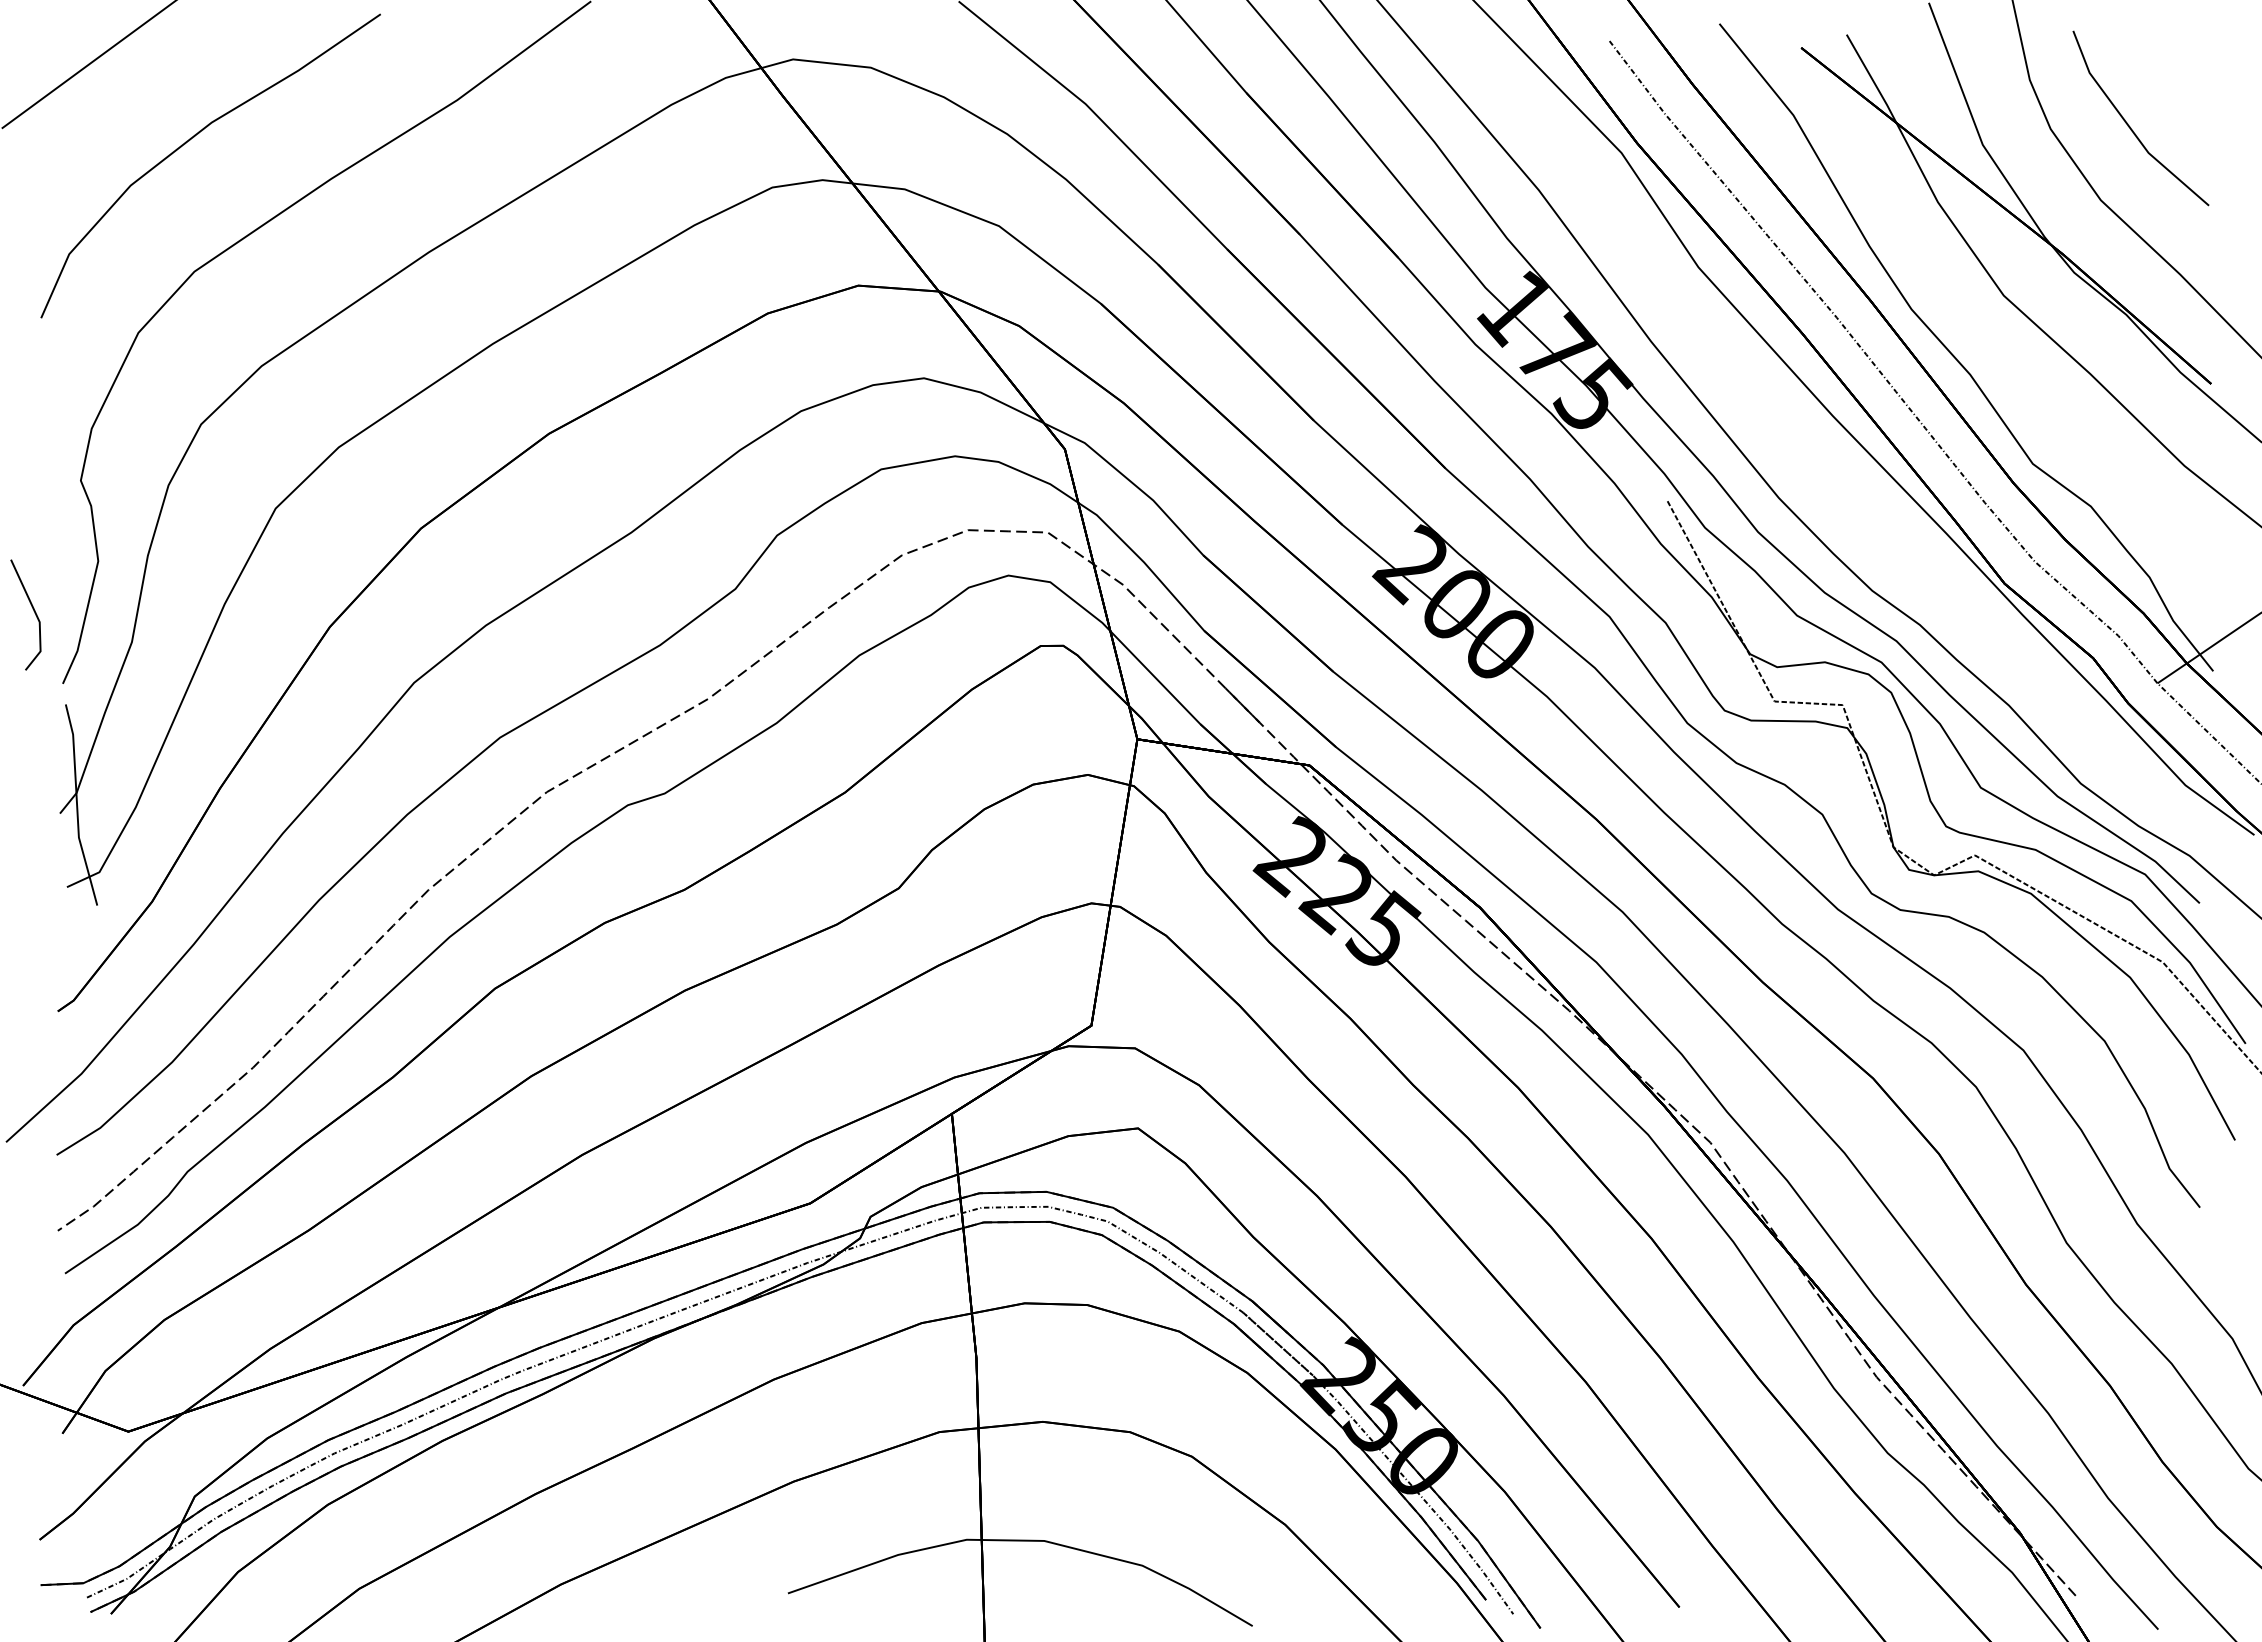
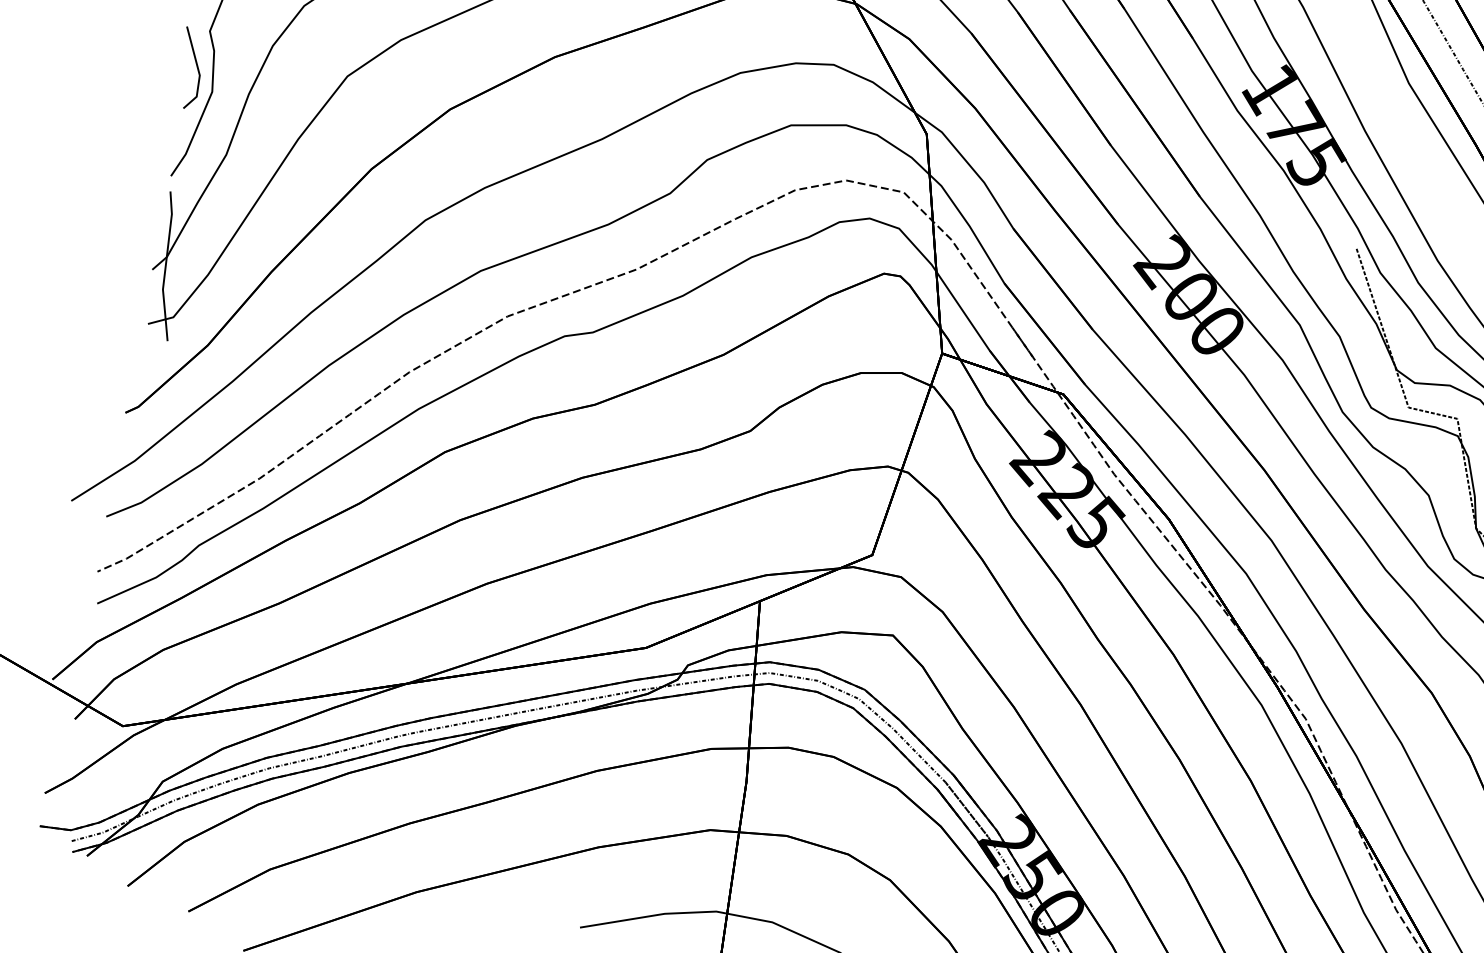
line: (33, 611) -> (196, 66), moved

